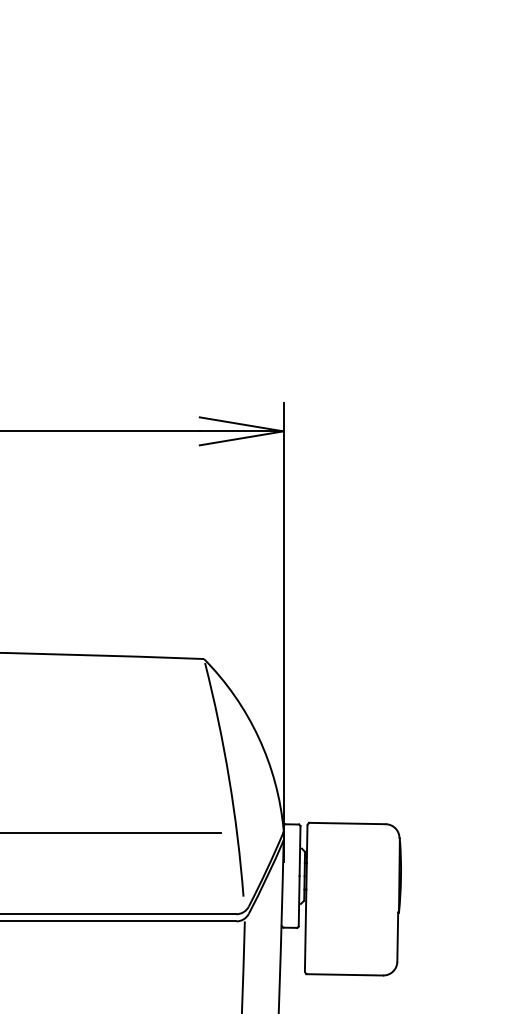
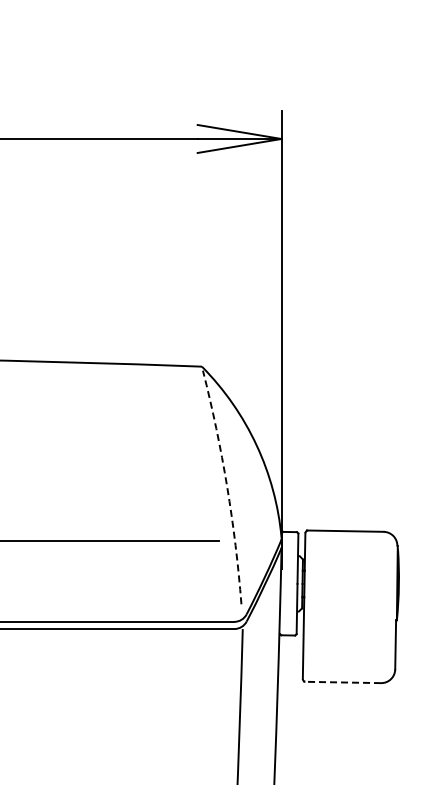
arc: (229, 779) -> (227, 487), solid -> dashed
line: (344, 974) -> (342, 682), solid -> dashed

